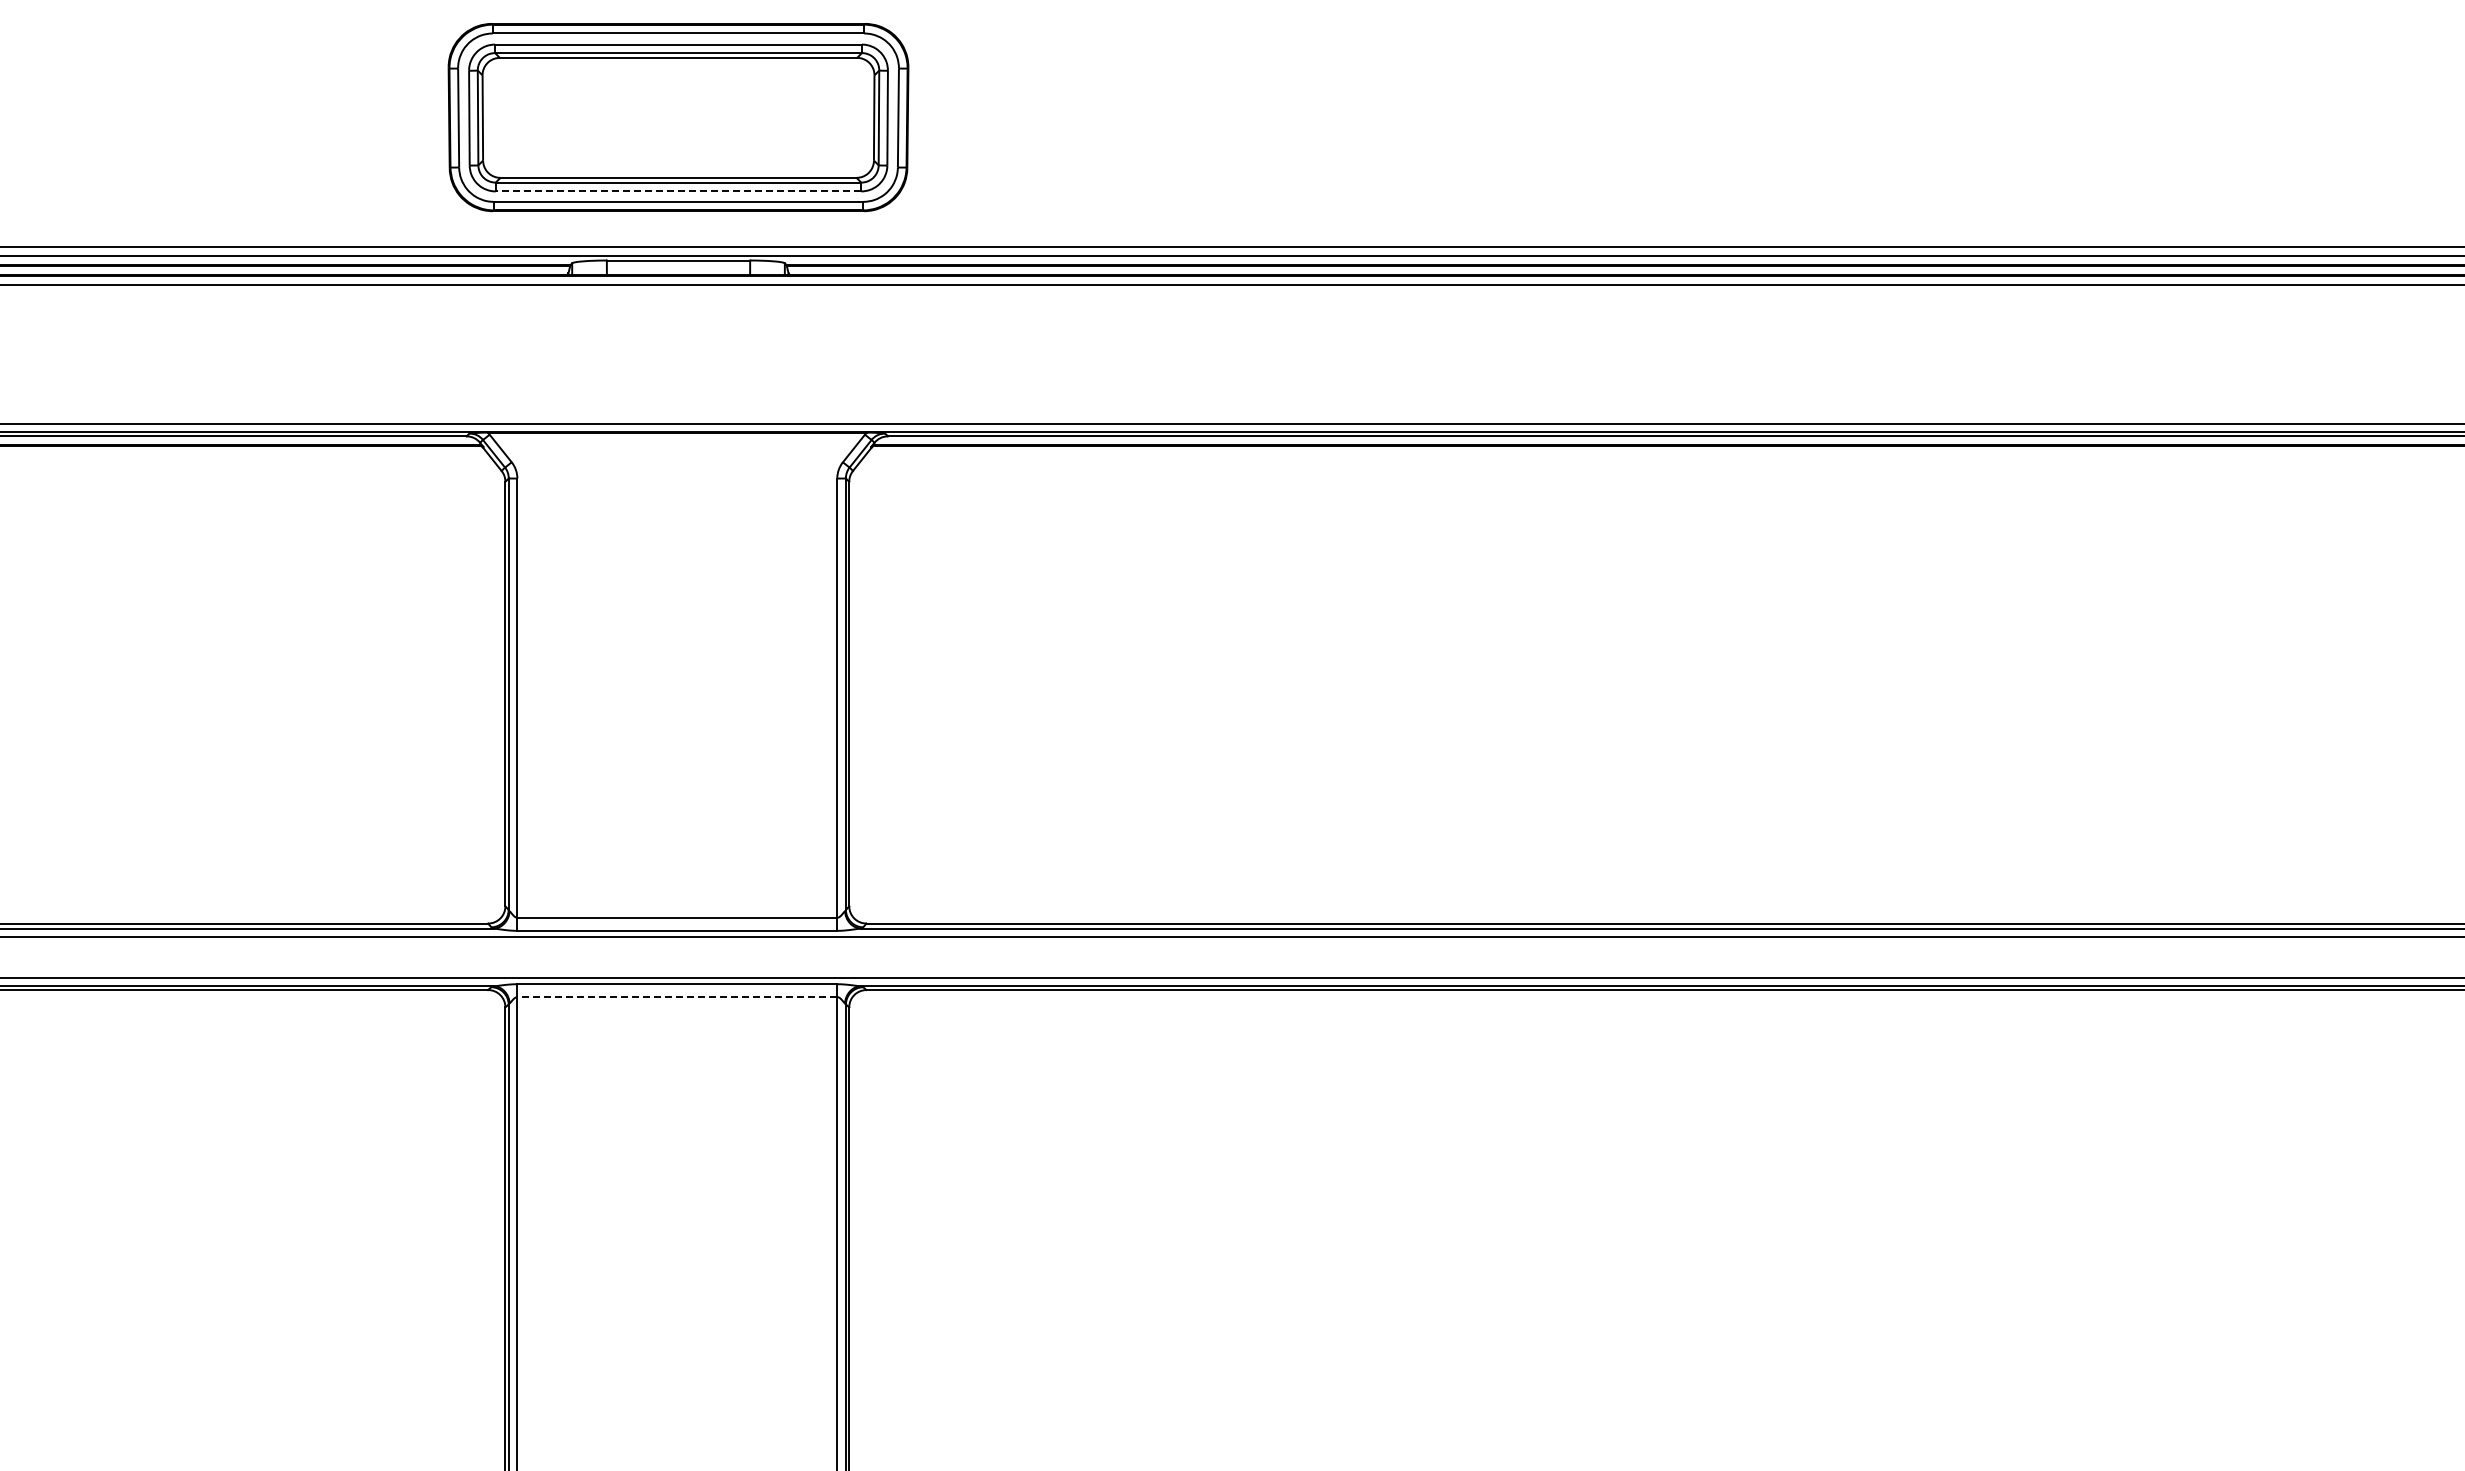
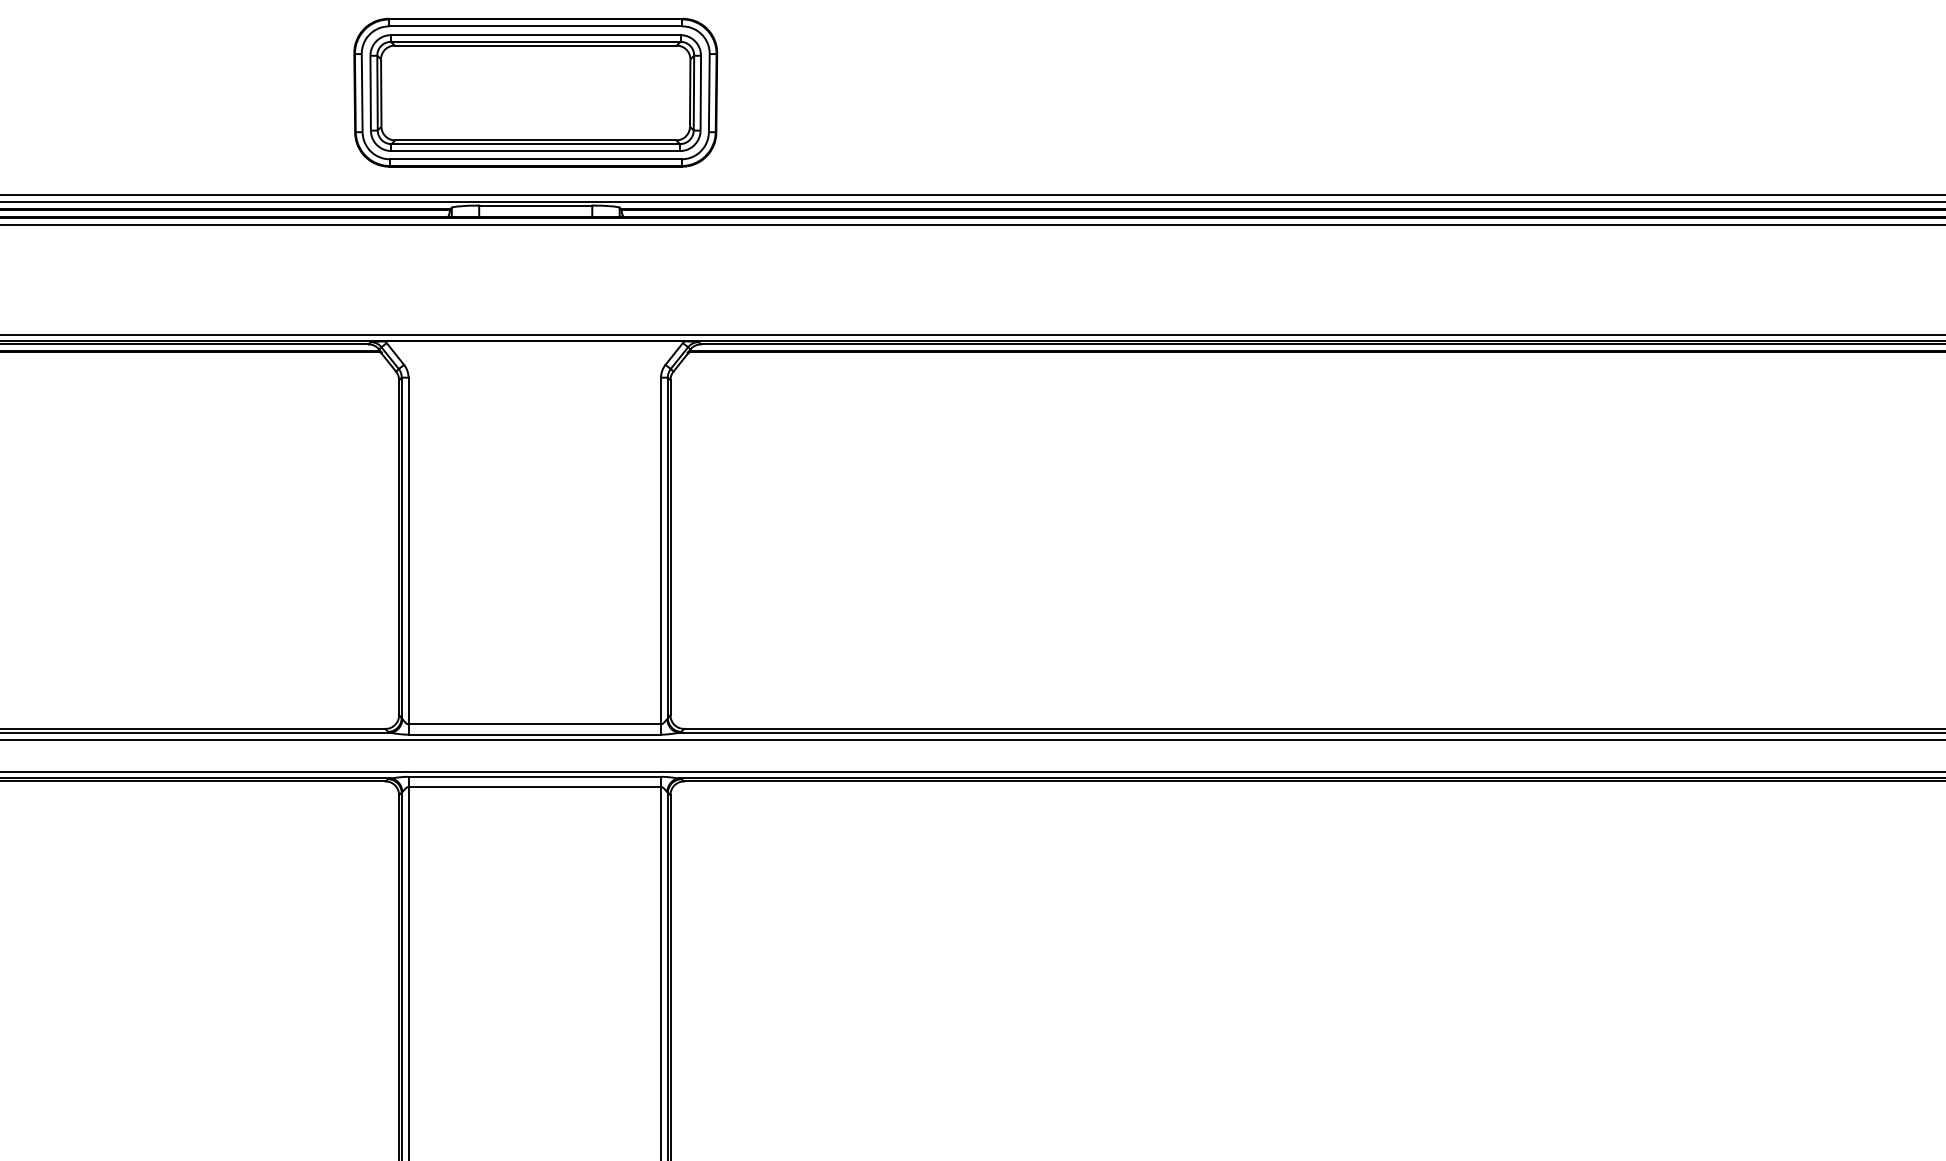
line: (678, 191) -> (535, 151), dashed -> solid
line: (677, 997) -> (534, 787), dashed -> solid

